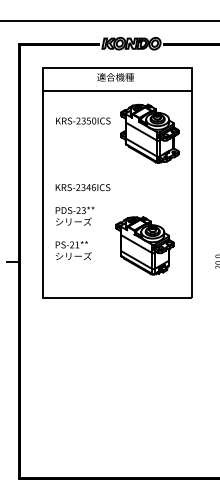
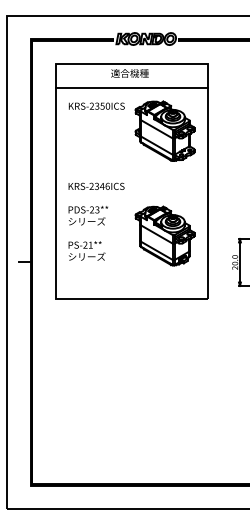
text: (82, 120) -> (96, 105), moved
part: (144, 245) -> (164, 235), moved

